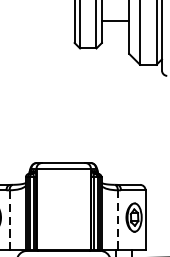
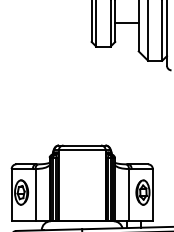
line: (9, 219) -> (35, 194), dashed -> solid
line: (117, 219) -> (128, 194), dashed -> solid

